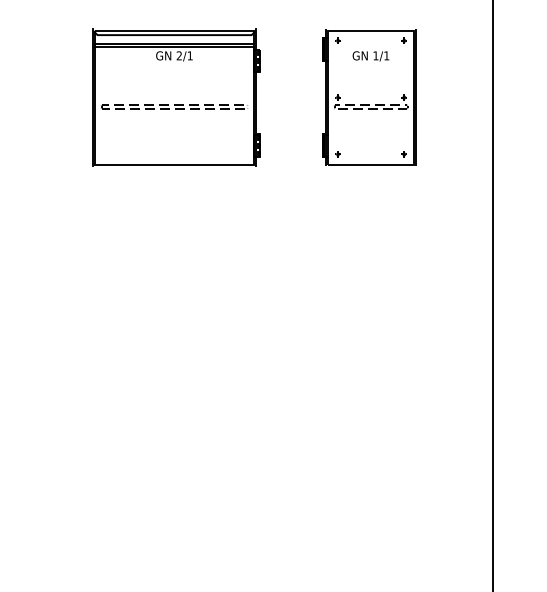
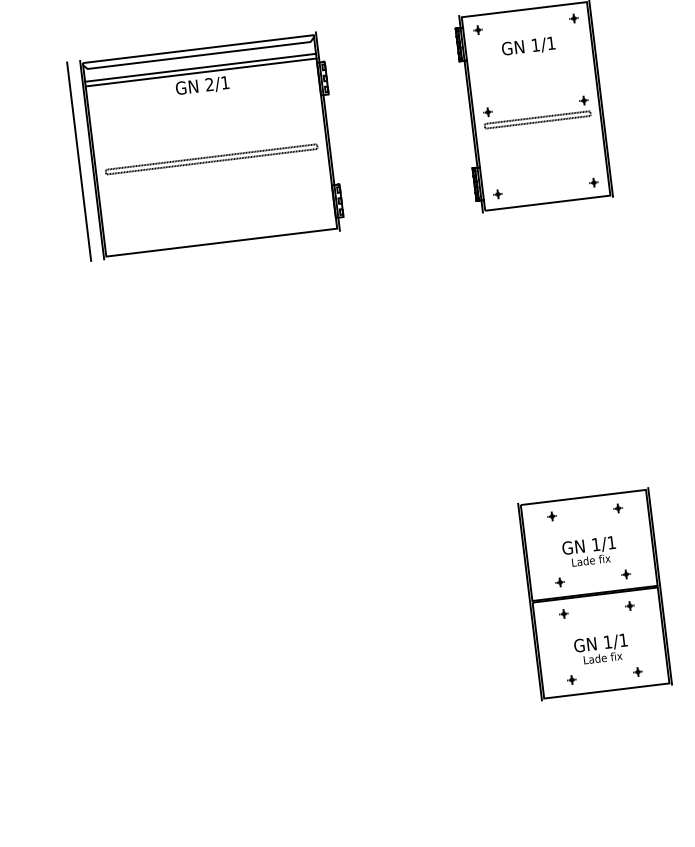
line: (55, 97) -> (79, 161), added
part: (176, 97) -> (212, 145), moved
part: (370, 434) -> (594, 593), added

